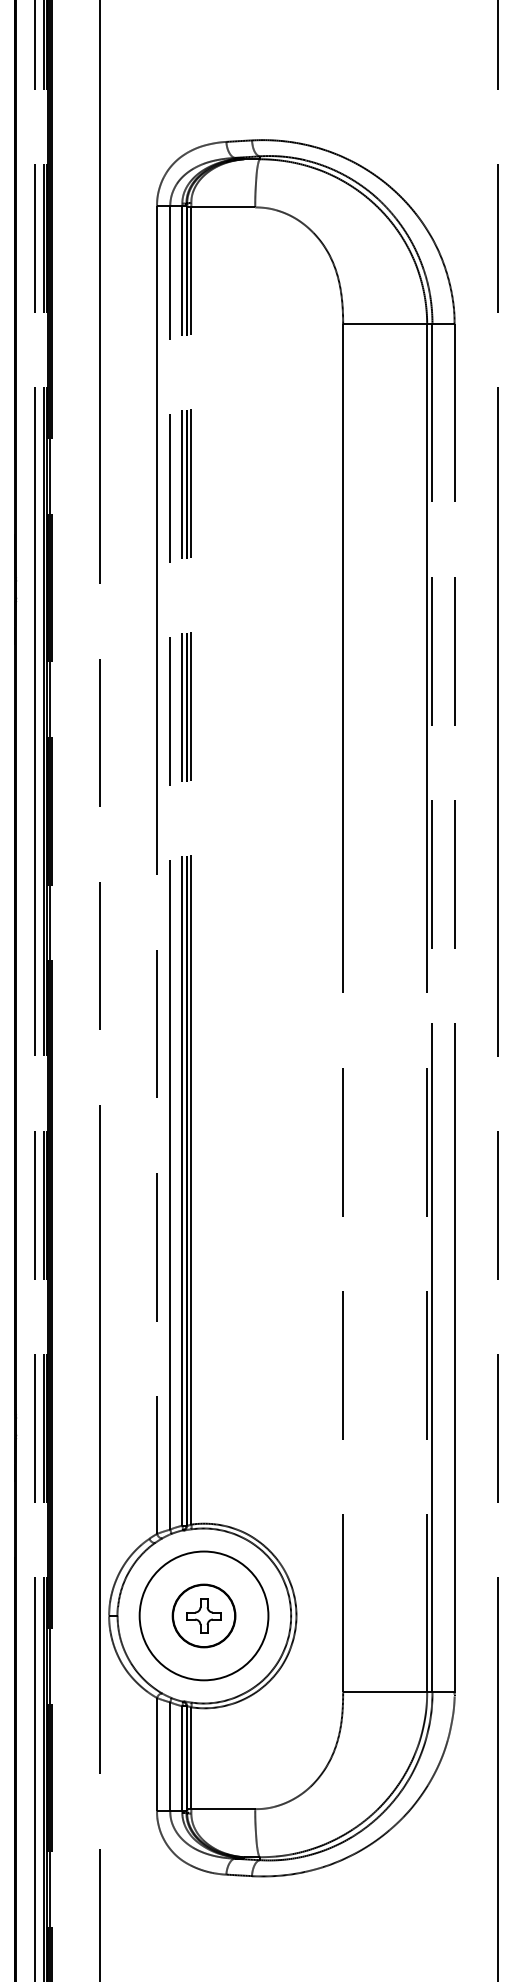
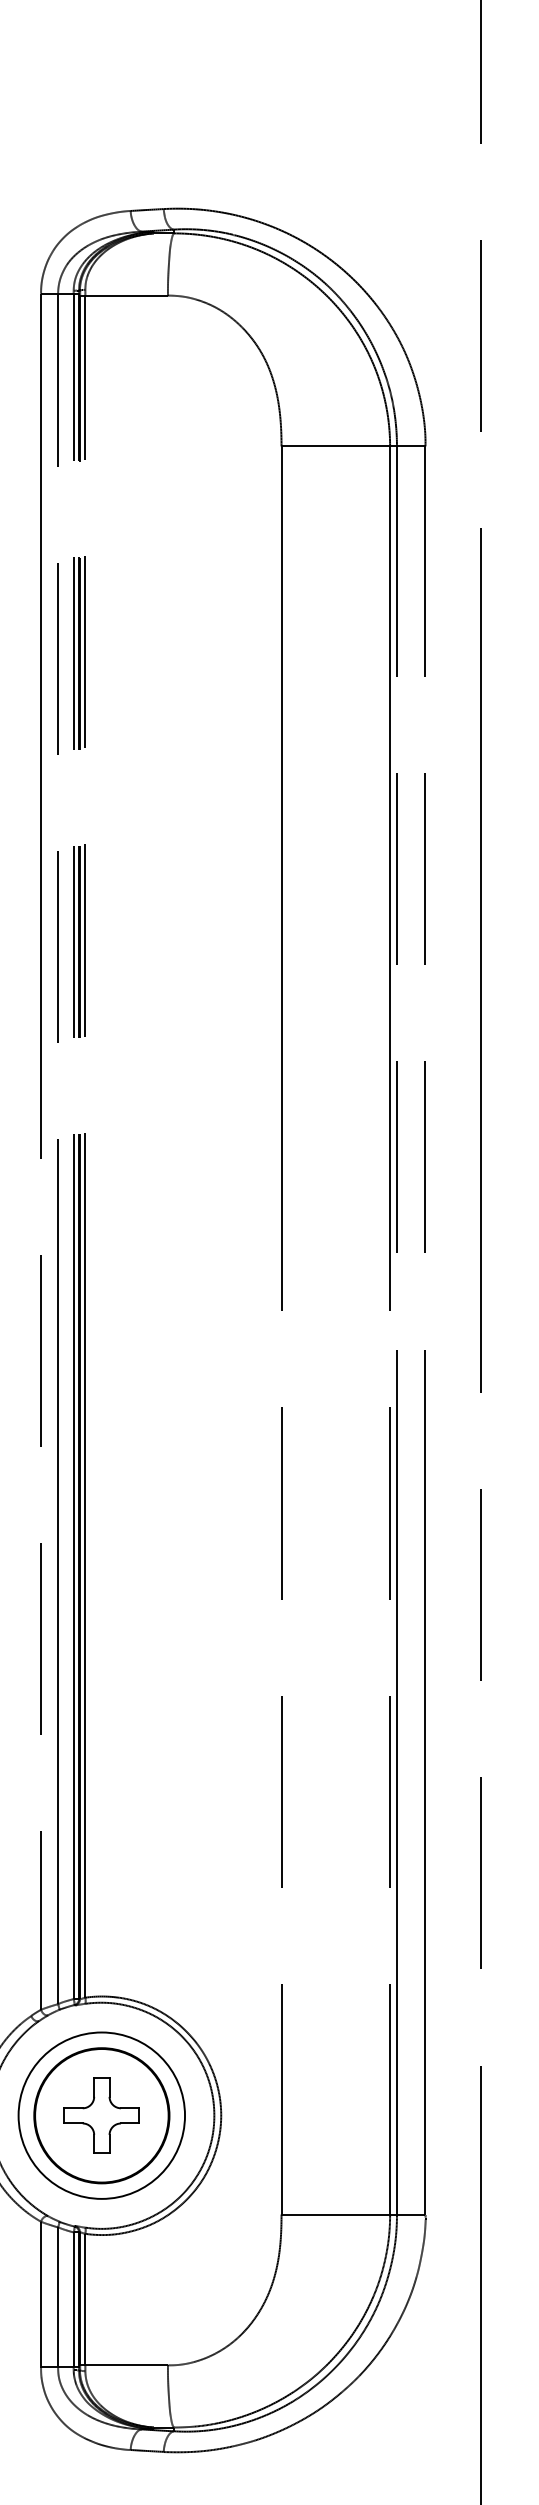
part: (203, 1615) -> (101, 2115), size x1.67

